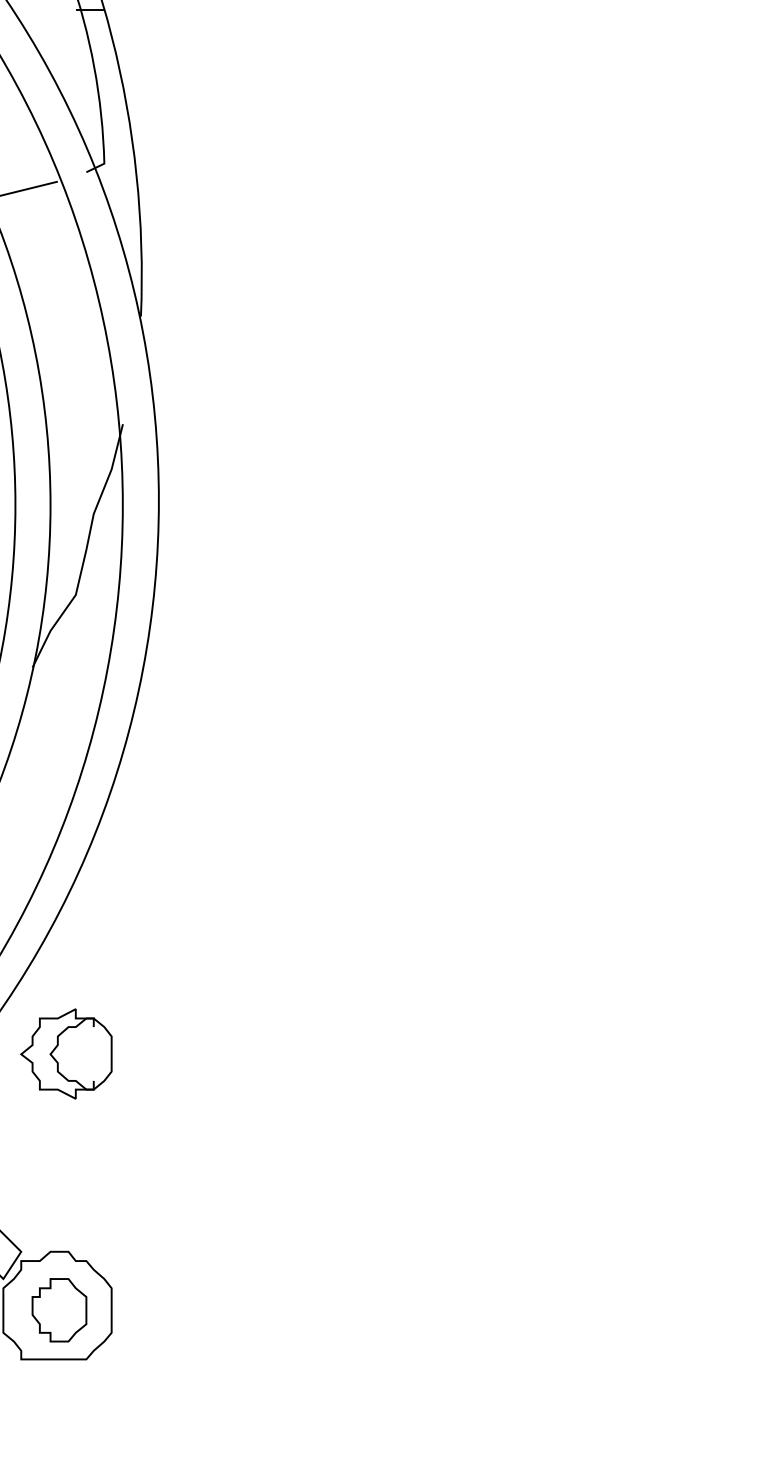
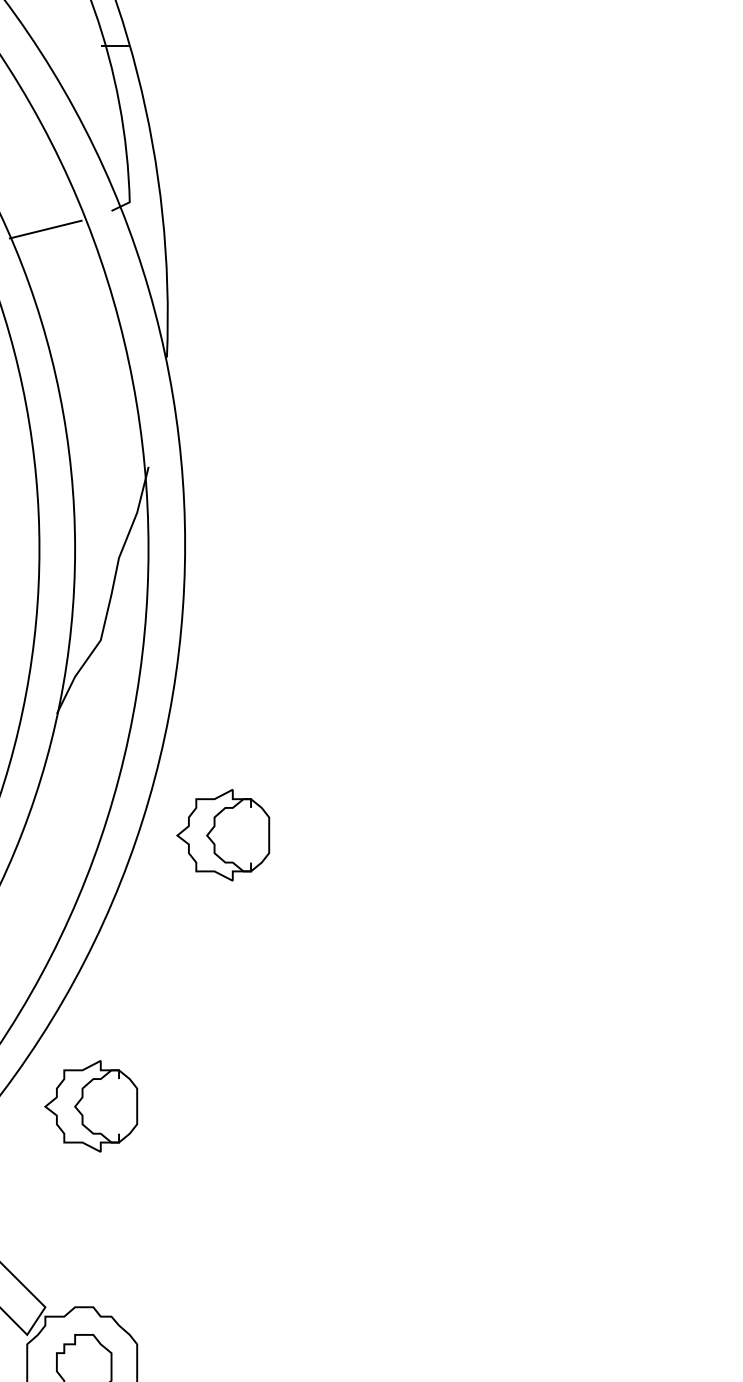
part: (196, 786) -> (223, 834), added

